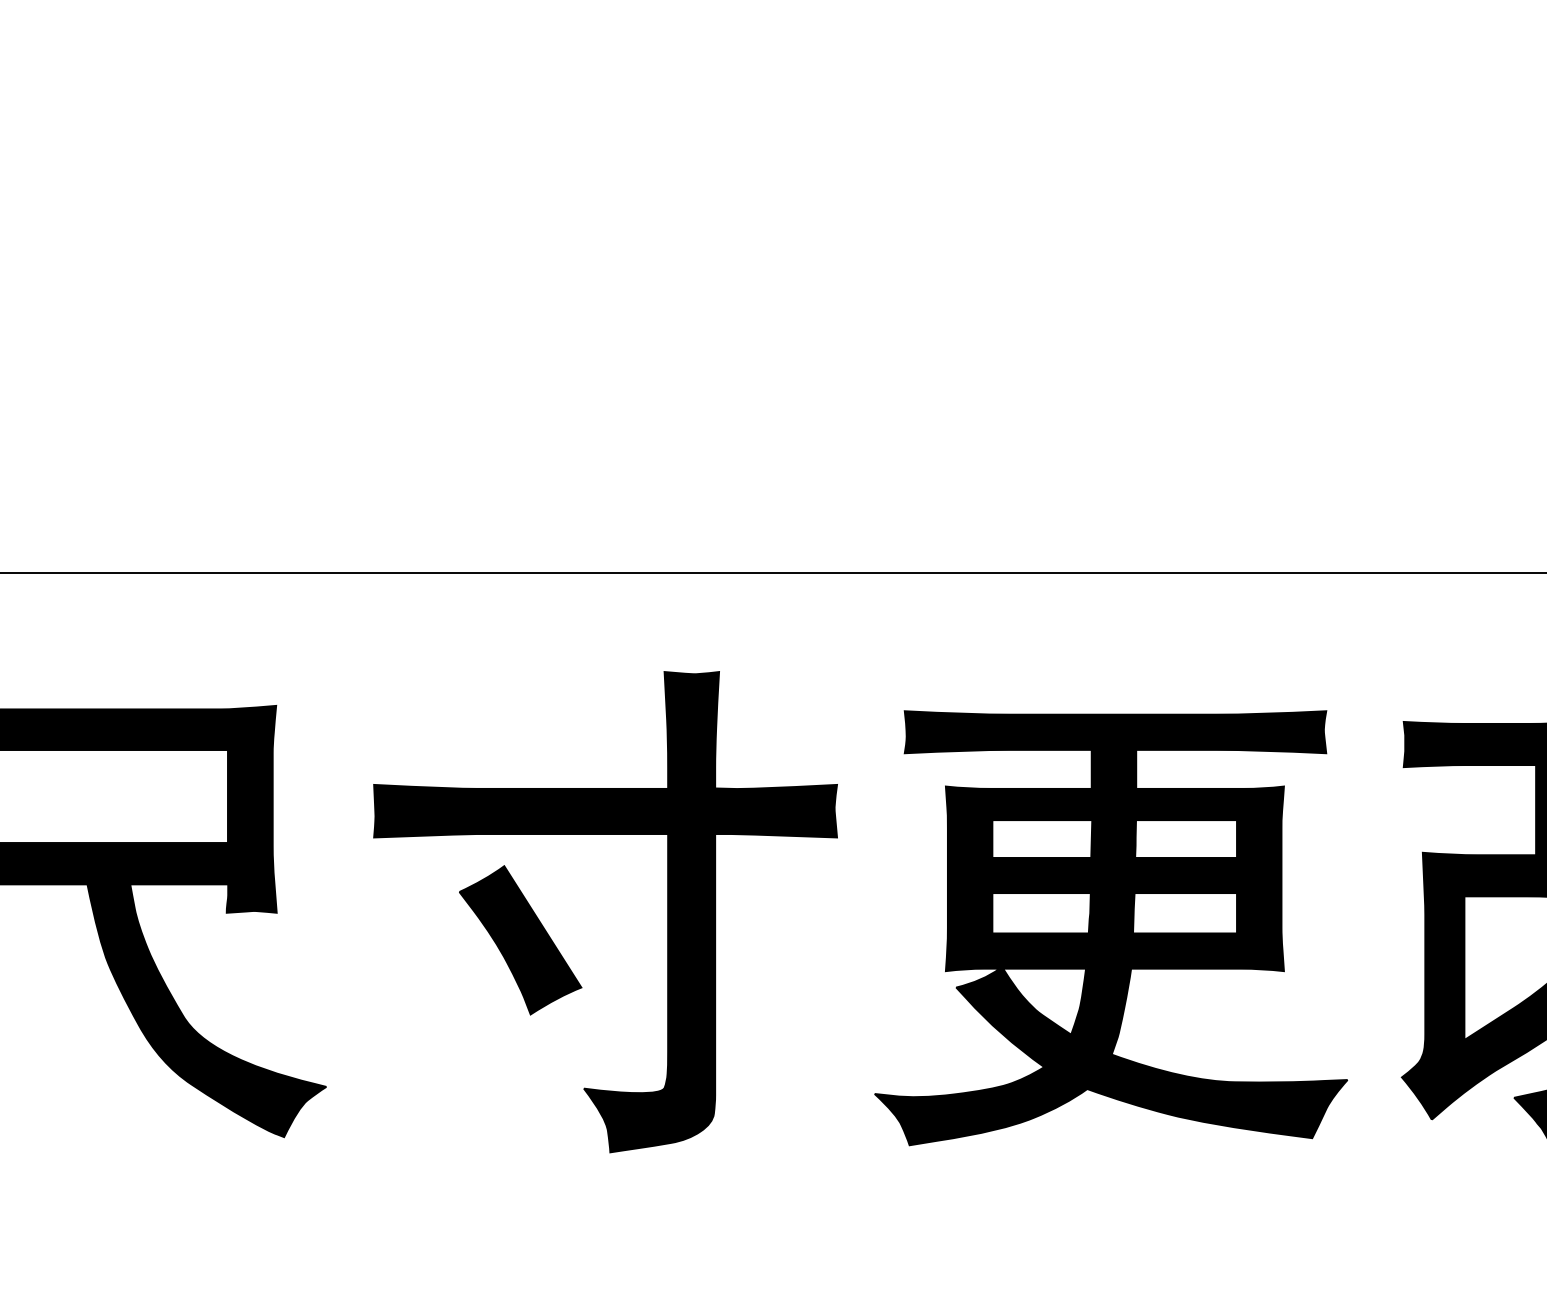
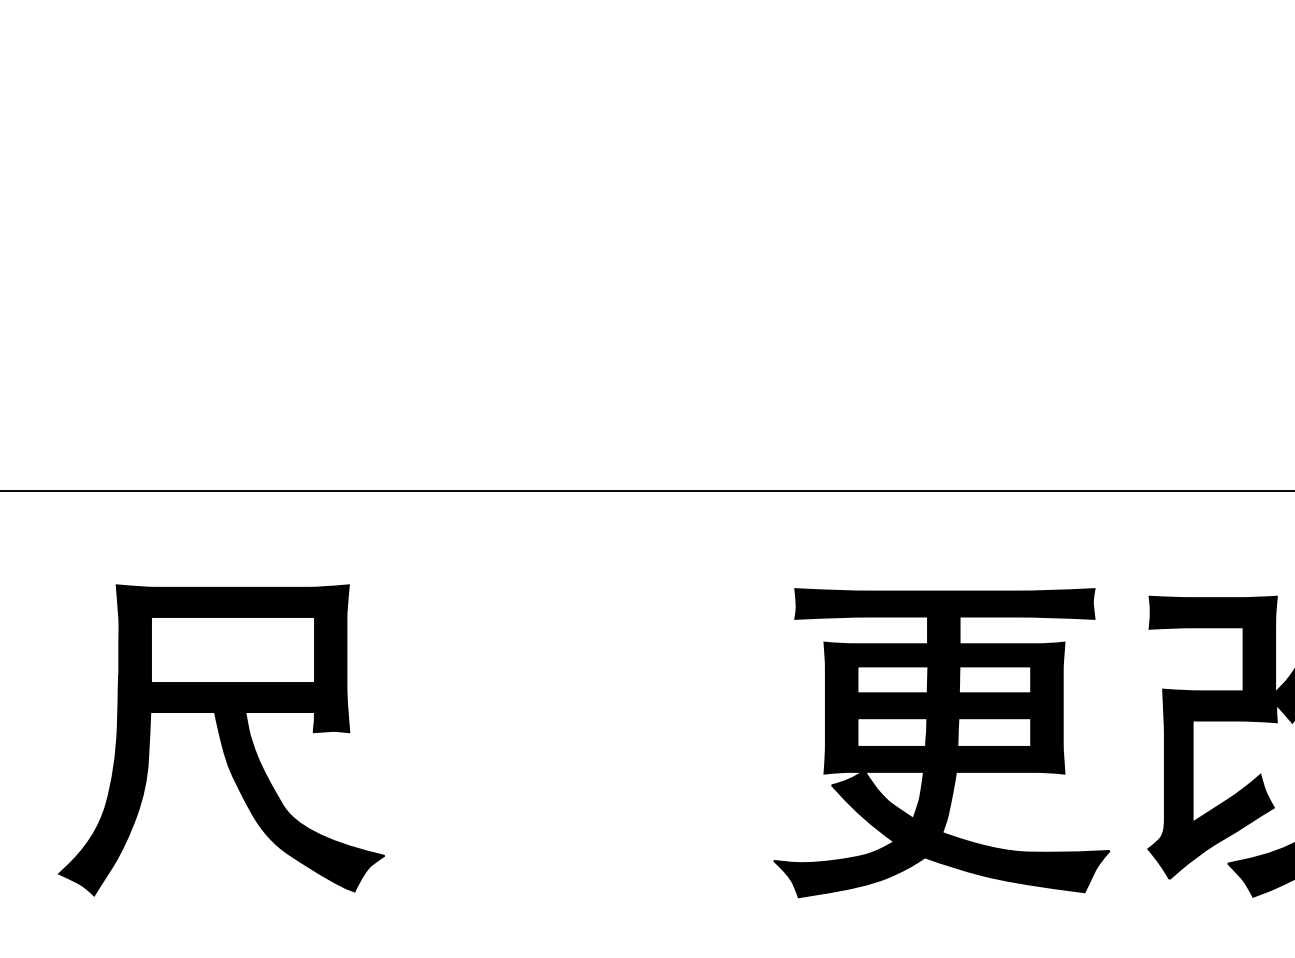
part: (555, 944) -> (547, 754), removed

